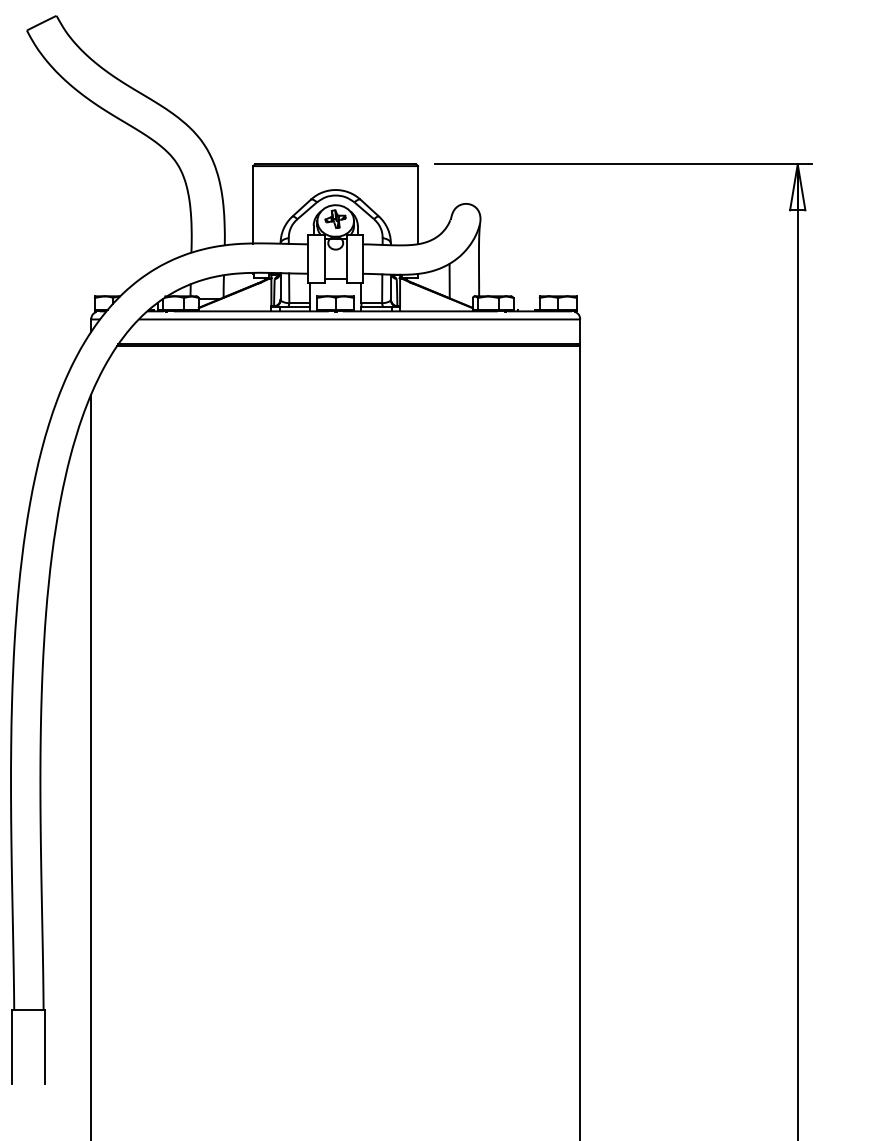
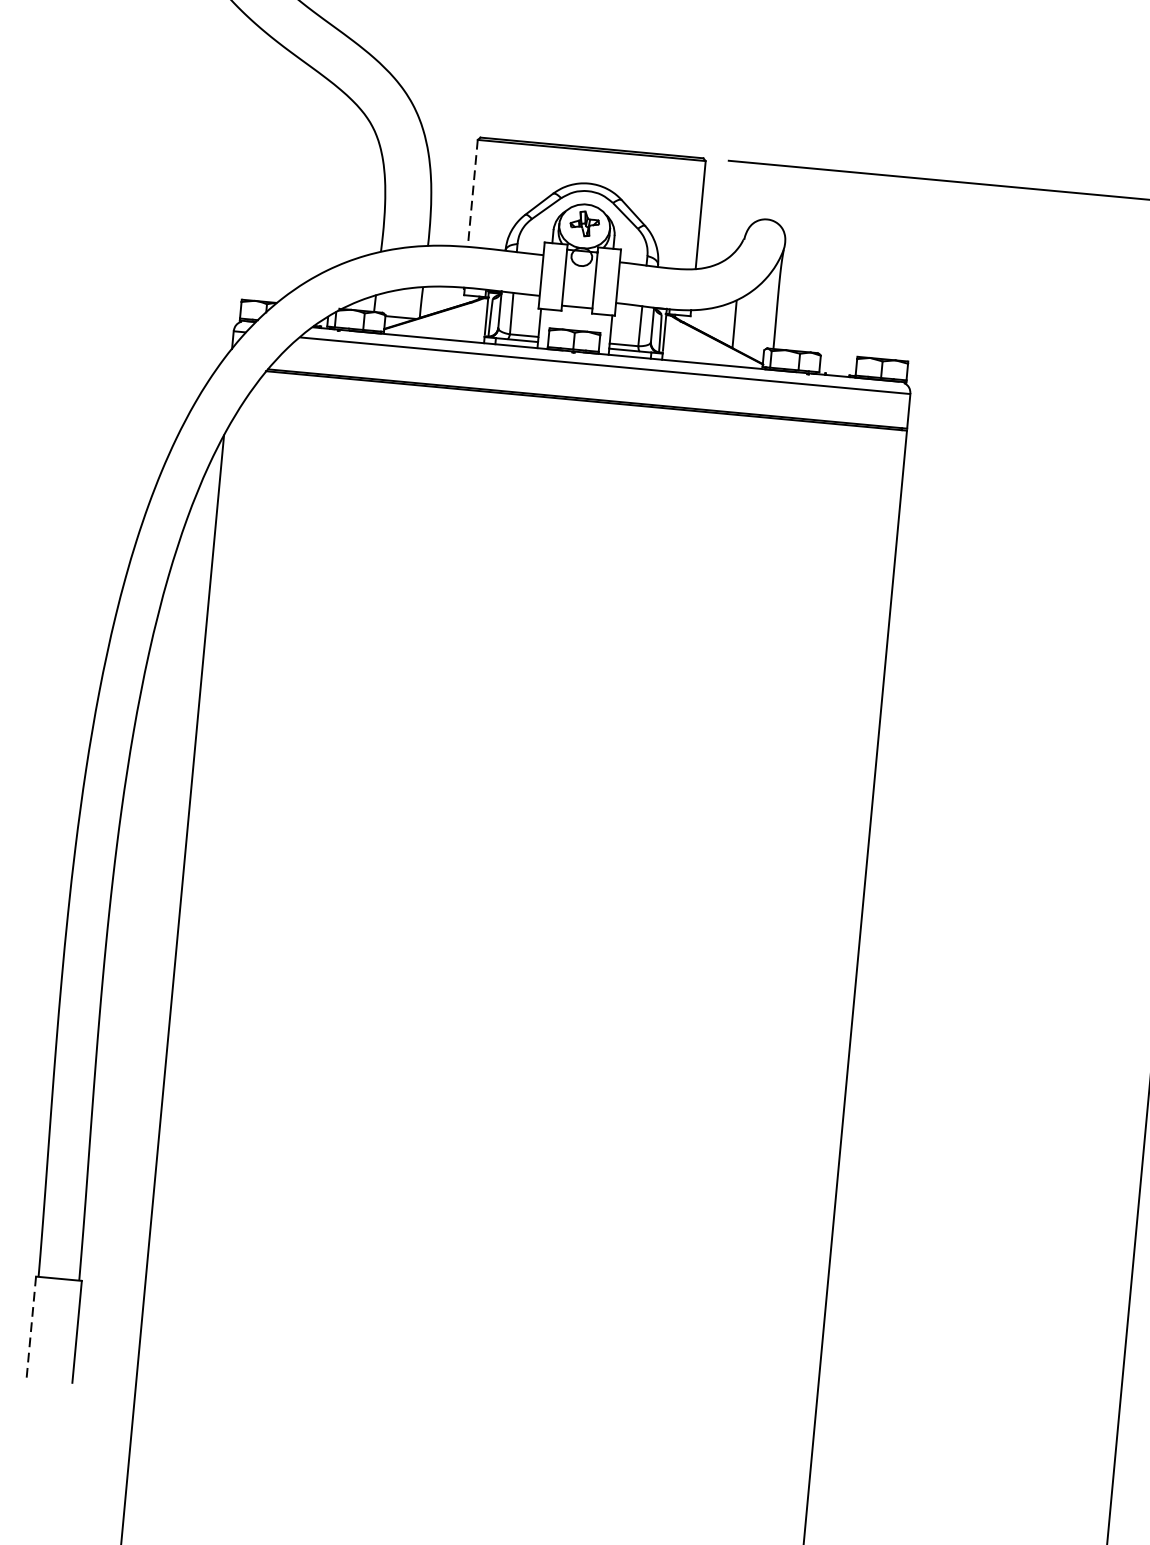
line: (253, 204) -> (473, 193), solid -> dashed
line: (12, 1046) -> (31, 1327), solid -> dashed

